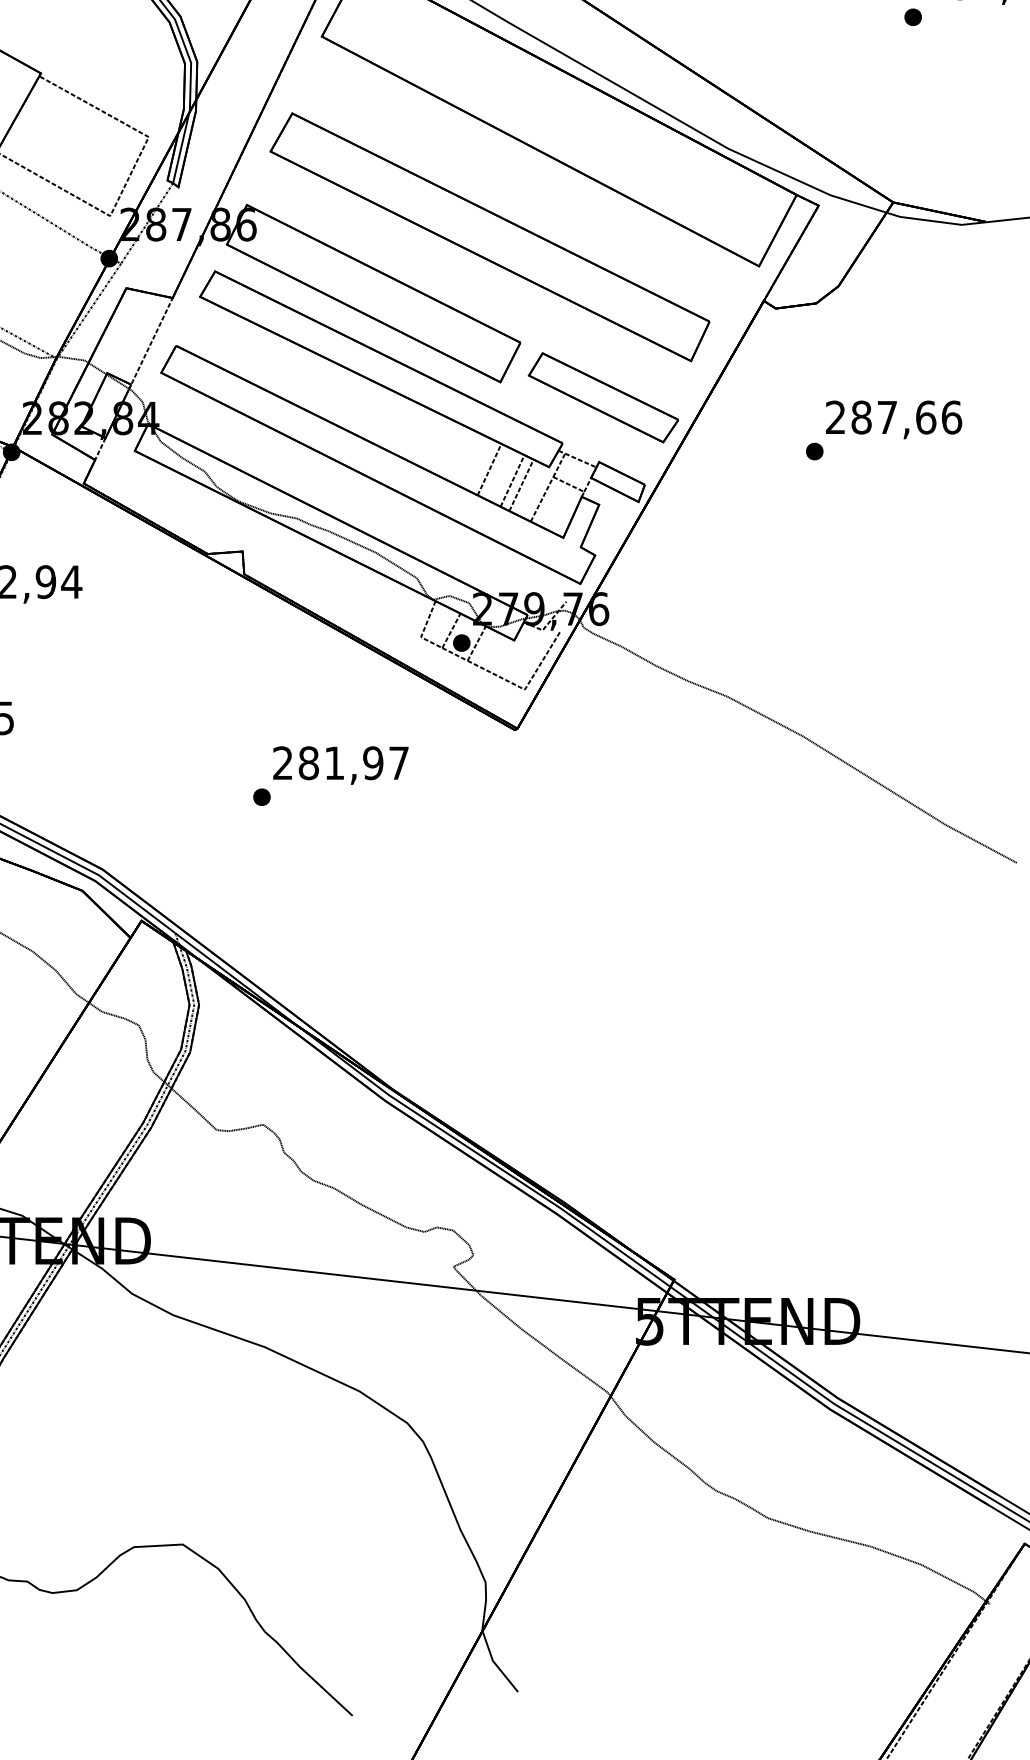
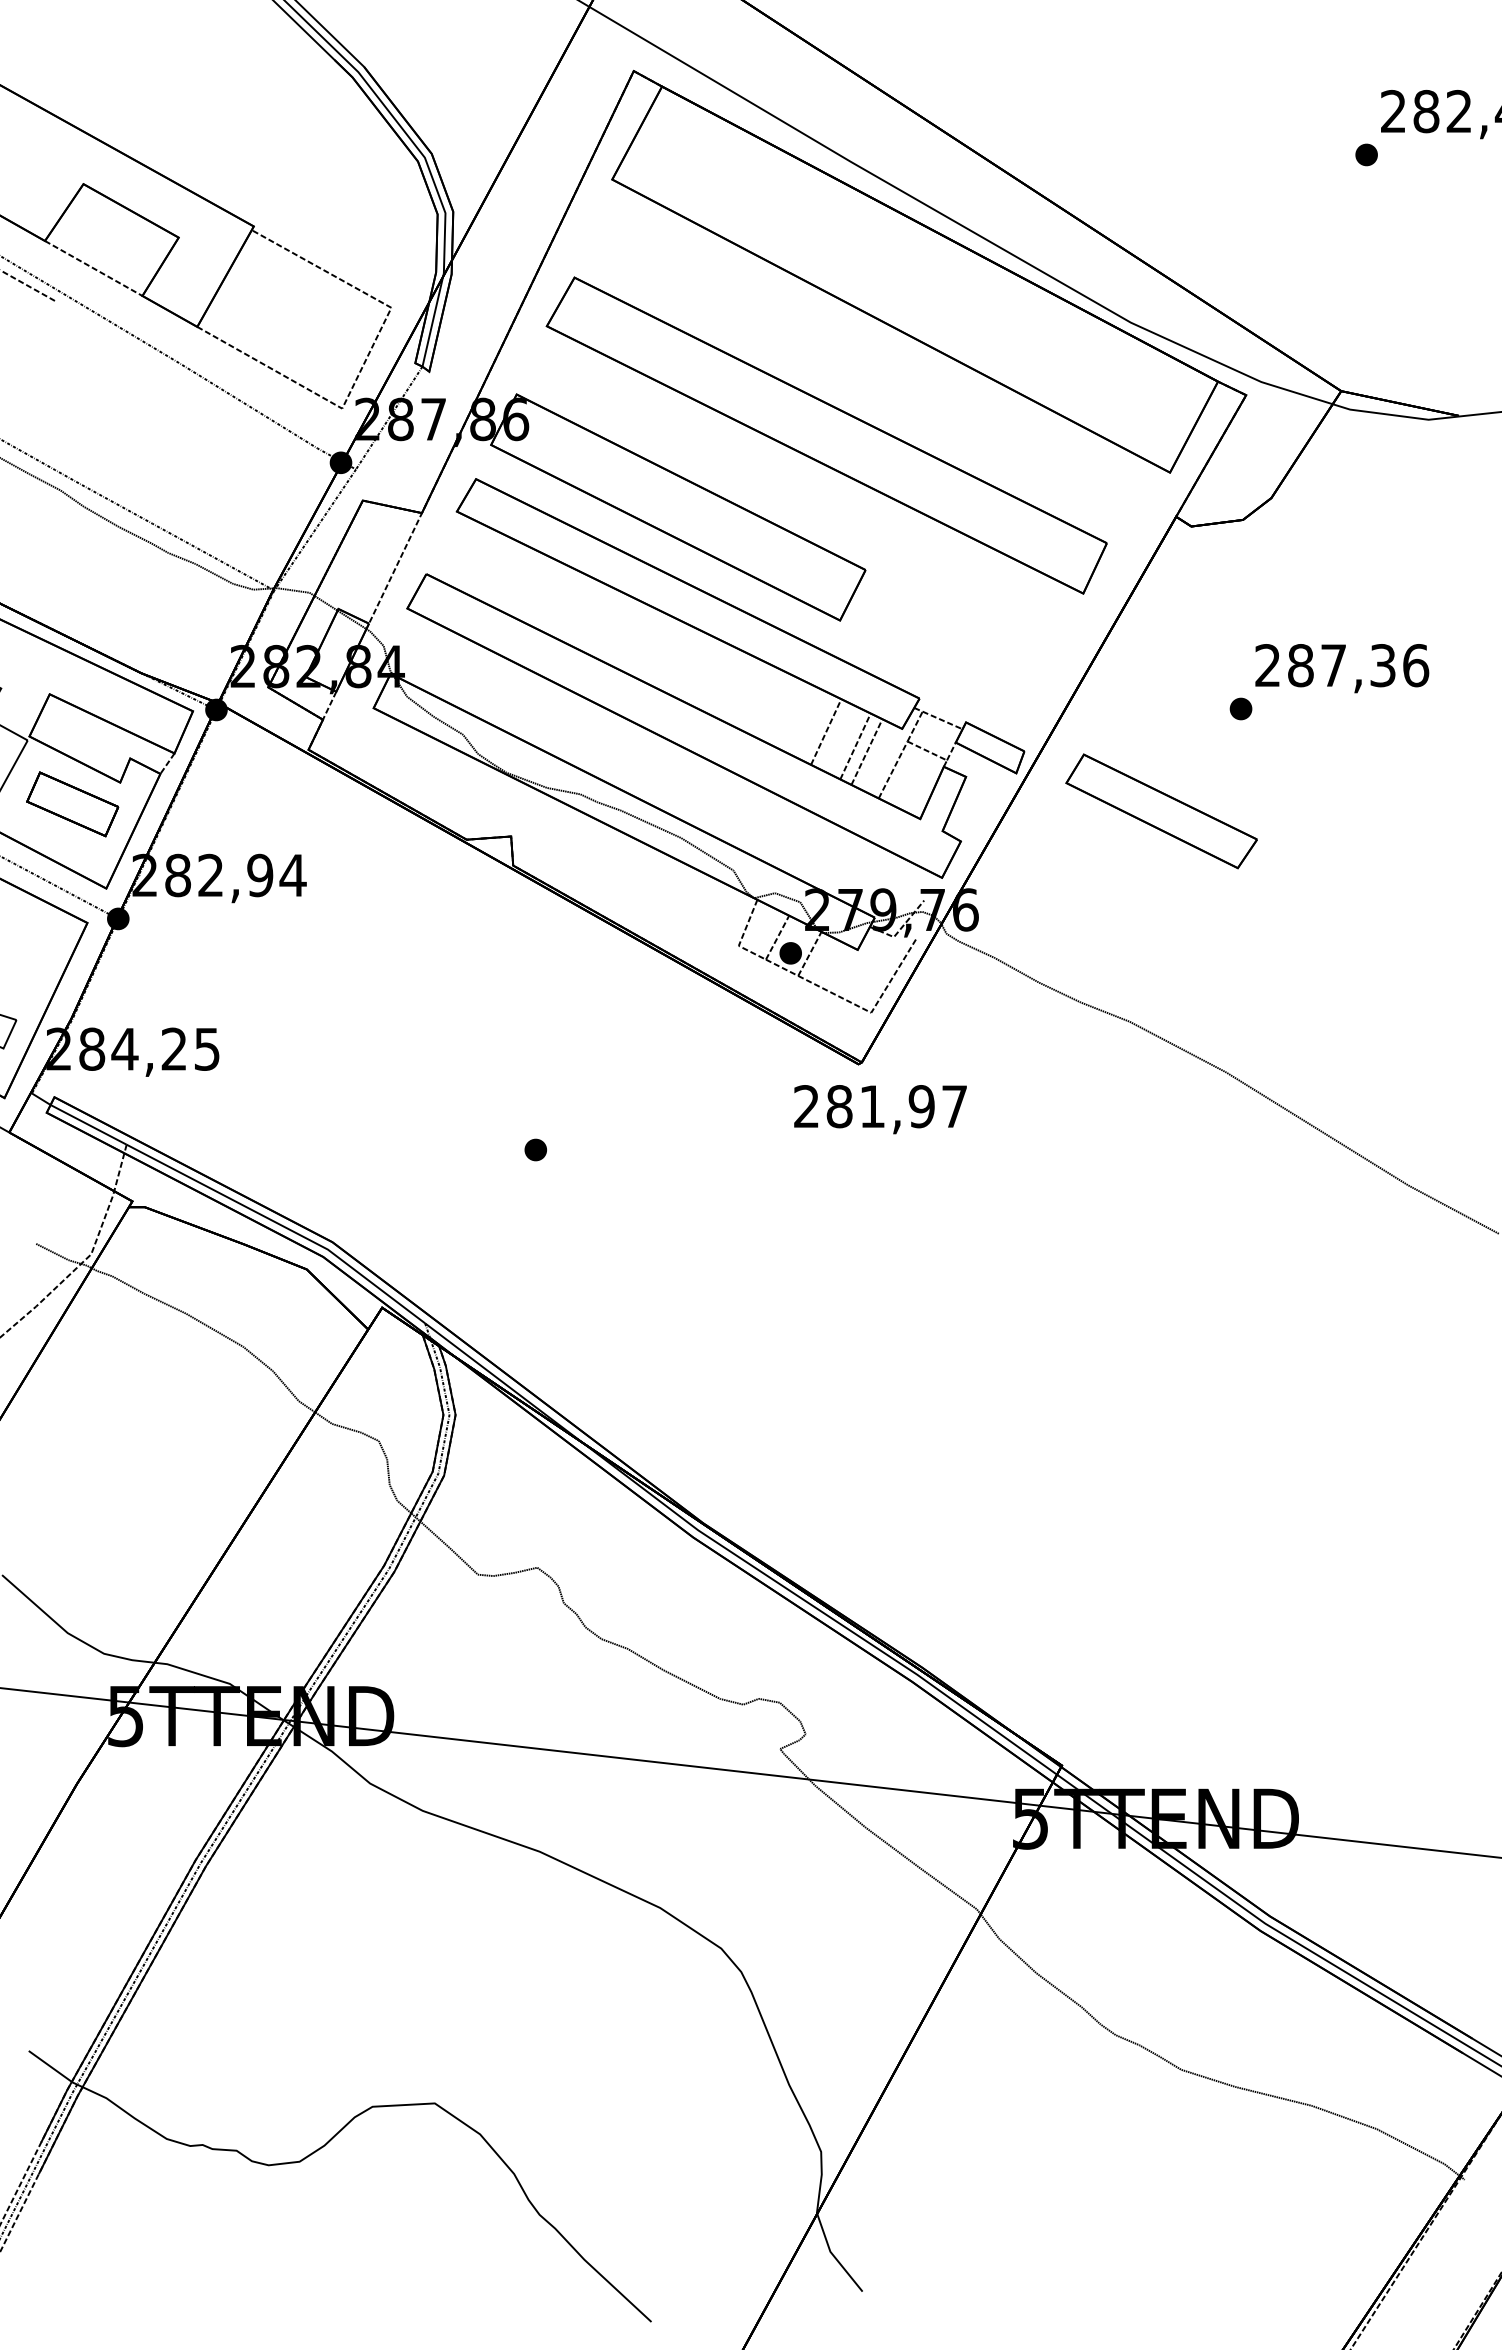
part: (603, 397) -> (1161, 811), moved
text: (926, 417) -> (1383, 665), 287,66 -> 287,36
text: (340, 765) -> (880, 1109), moved

